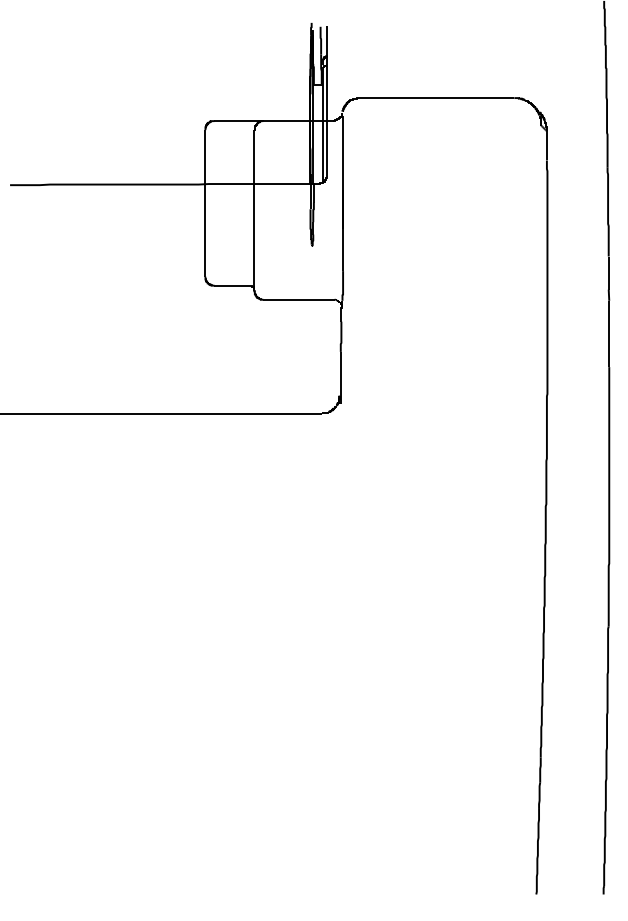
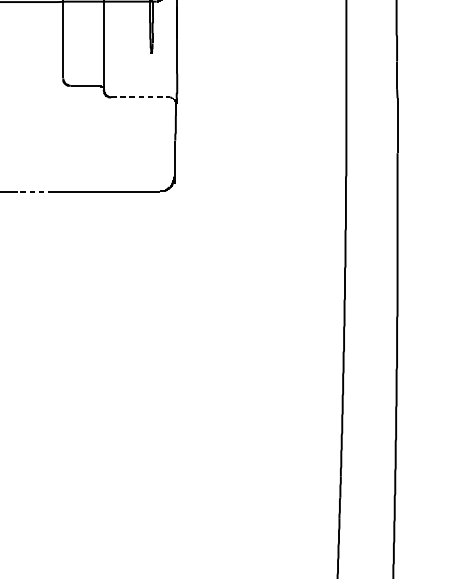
line: (298, 299) -> (140, 97), solid -> dashed
line: (172, 413) -> (36, 191), solid -> dashed

